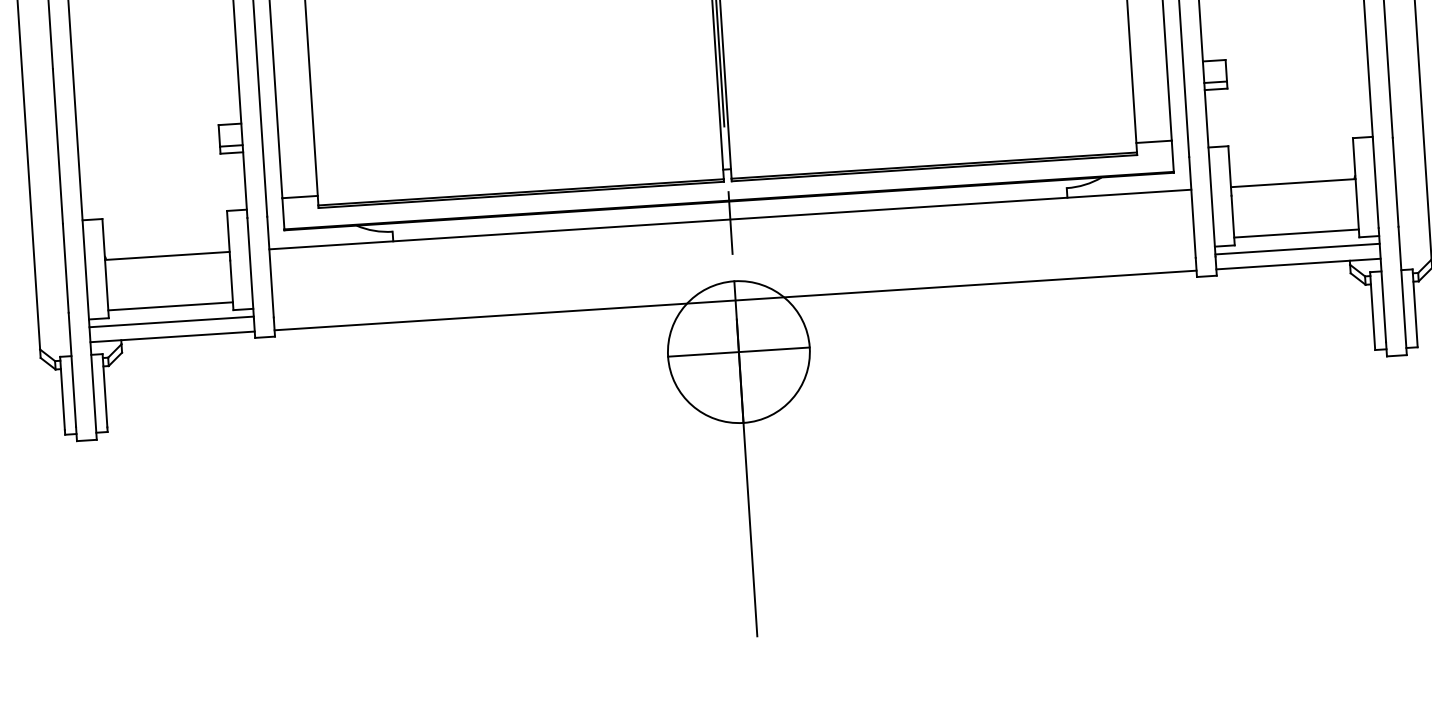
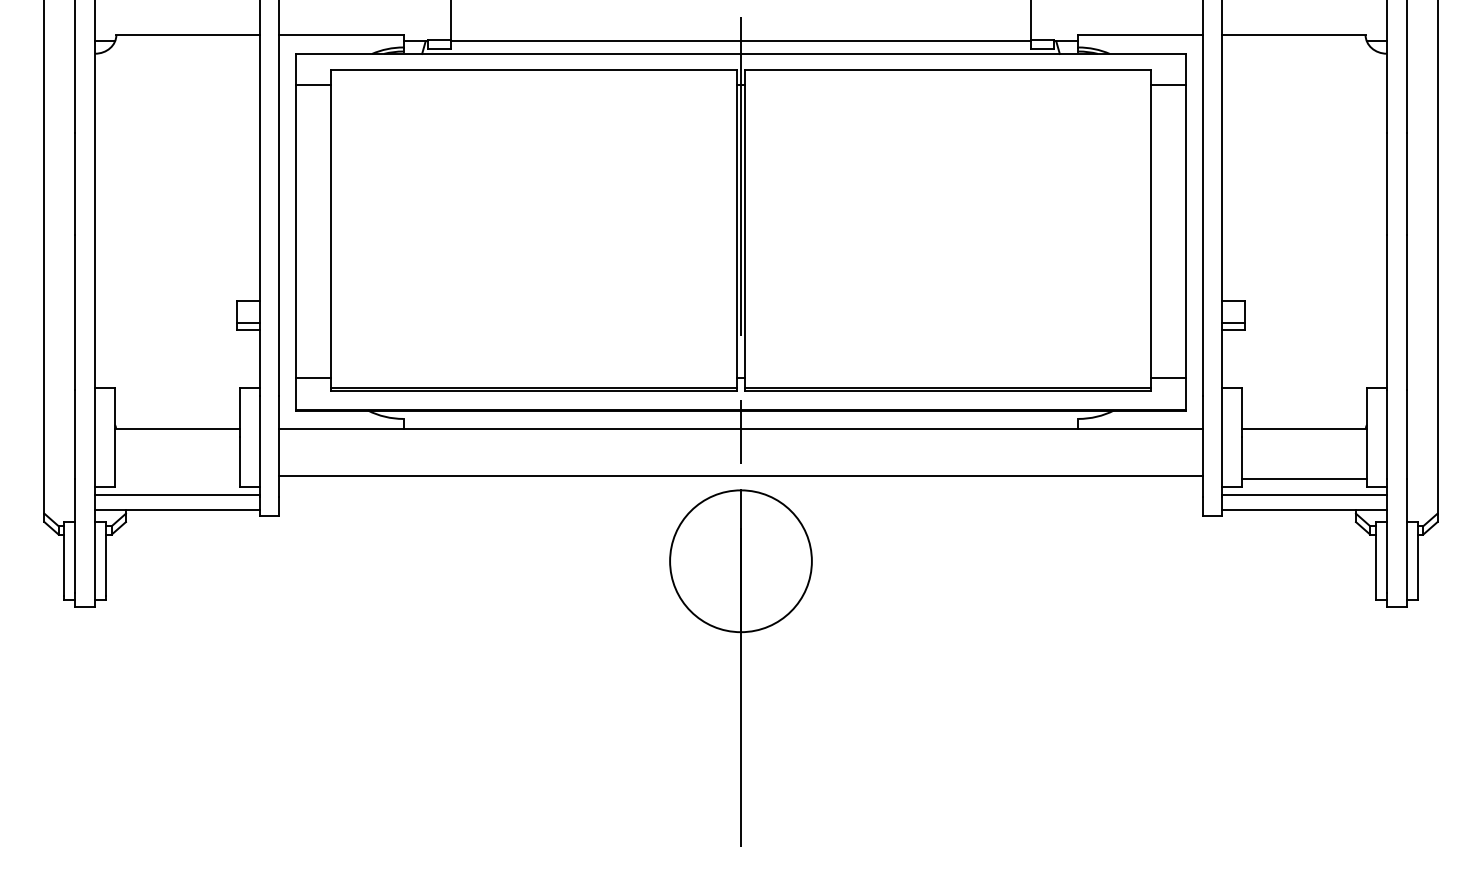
line: (735, 300) -> (740, 475), moved
line: (169, 306) -> (176, 479), removed
line: (738, 352) -> (740, 561), removed

